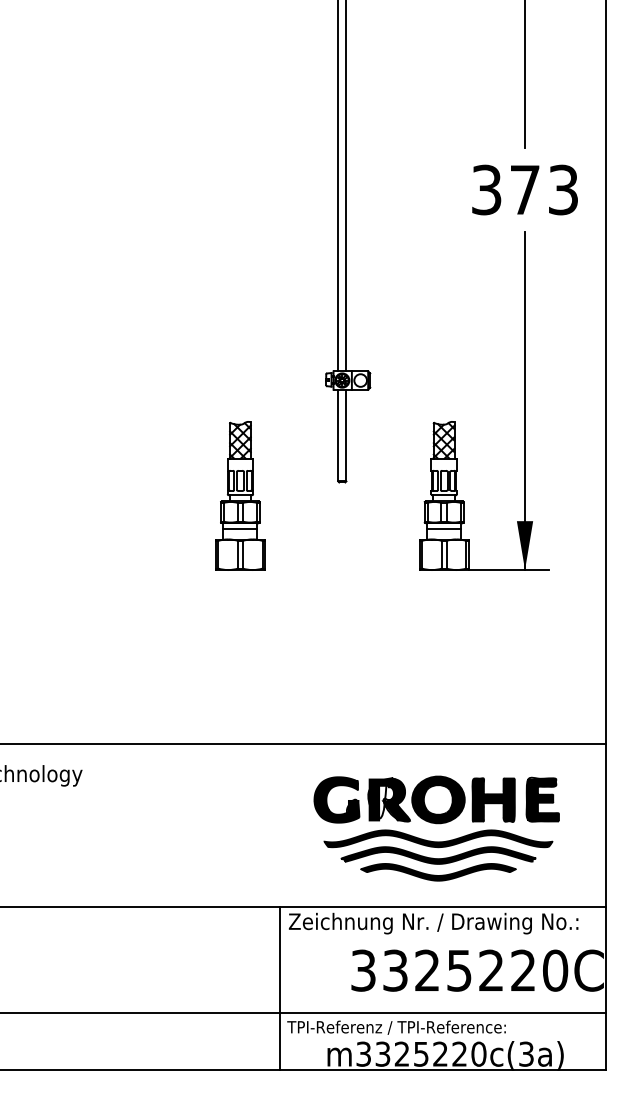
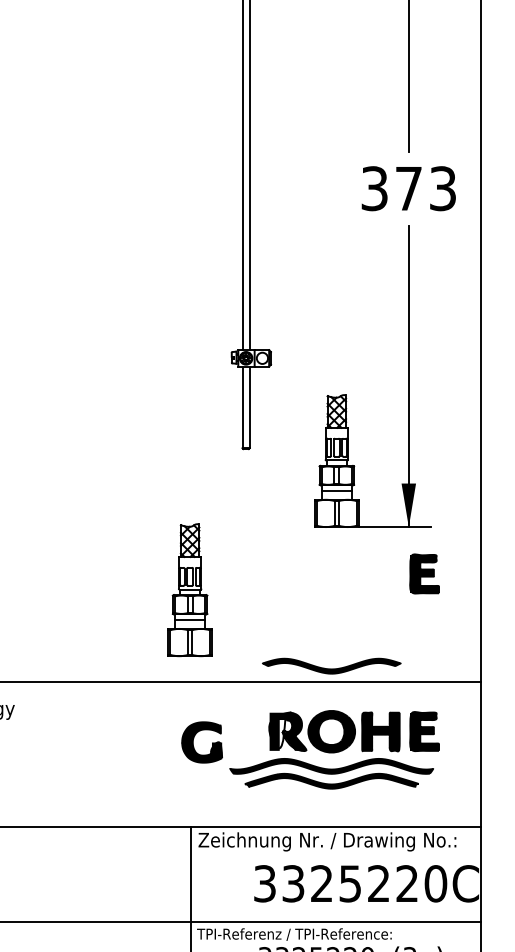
part: (240, 495) -> (190, 589), moved
part: (542, 622) -> (424, 573), added
part: (327, 799) -> (193, 742), moved
part: (438, 872) -> (331, 666), moved

